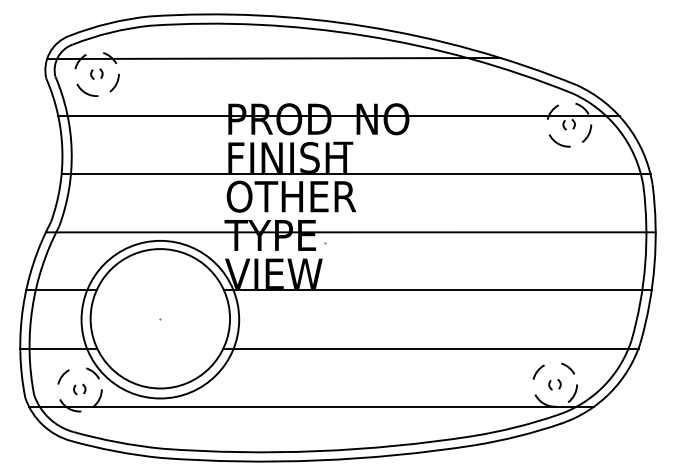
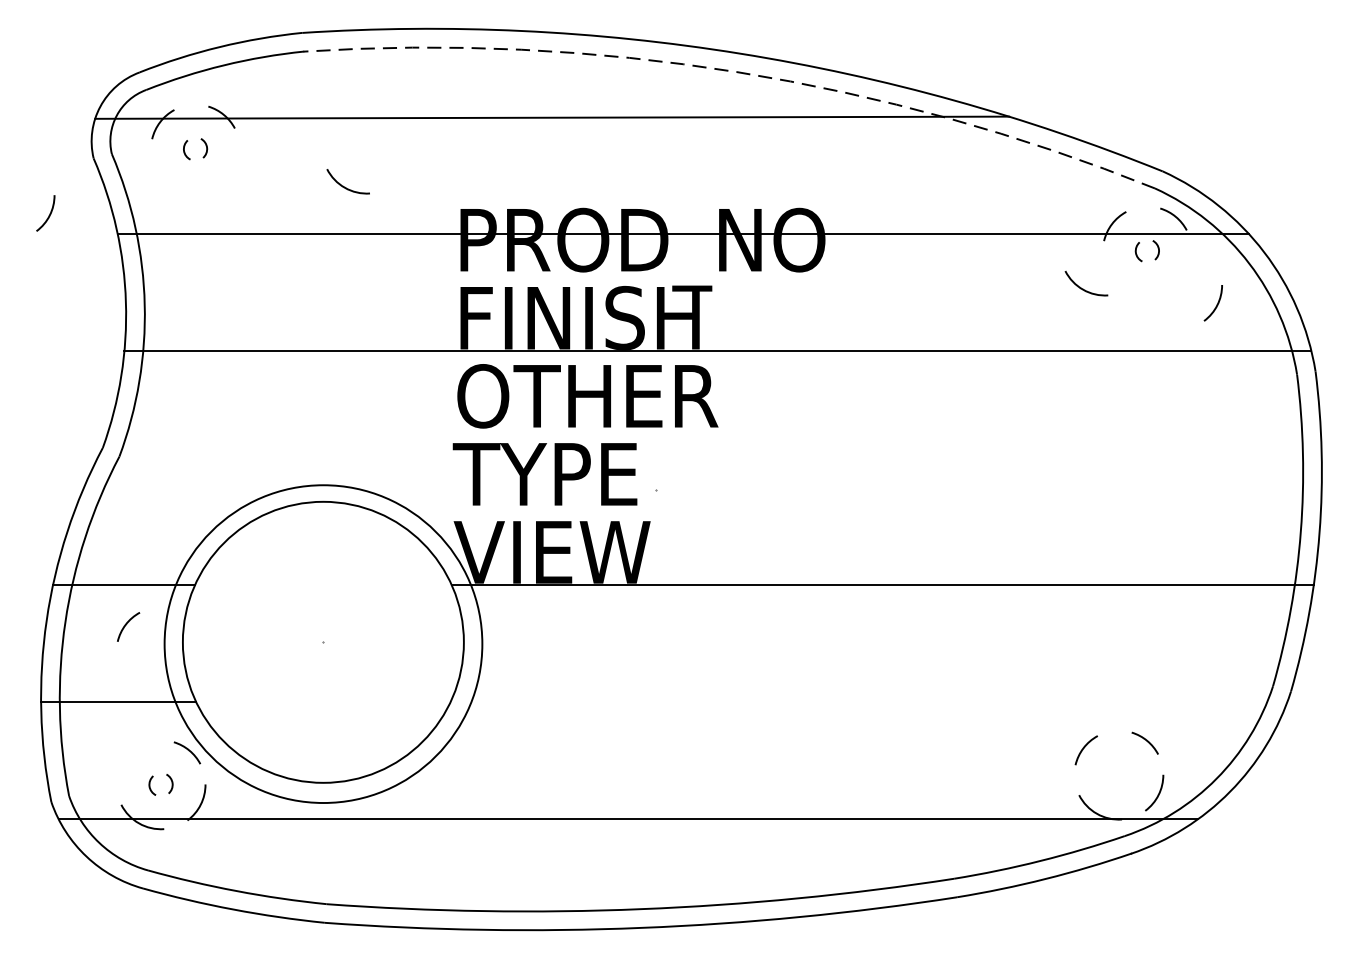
arc: (365, 35) -> (736, 71), solid -> dashed
arc: (115, 83) -> (47, 214), moved
arc: (85, 91) -> (343, 184), moved
arc: (588, 133) -> (1216, 303), moved
arc: (558, 142) -> (1083, 287), moved
line: (350, 232) -> (706, 468), removed
line: (430, 348) -> (867, 702), removed
arc: (63, 376) -> (128, 625), moved
part: (554, 384) -> (1117, 774), removed

